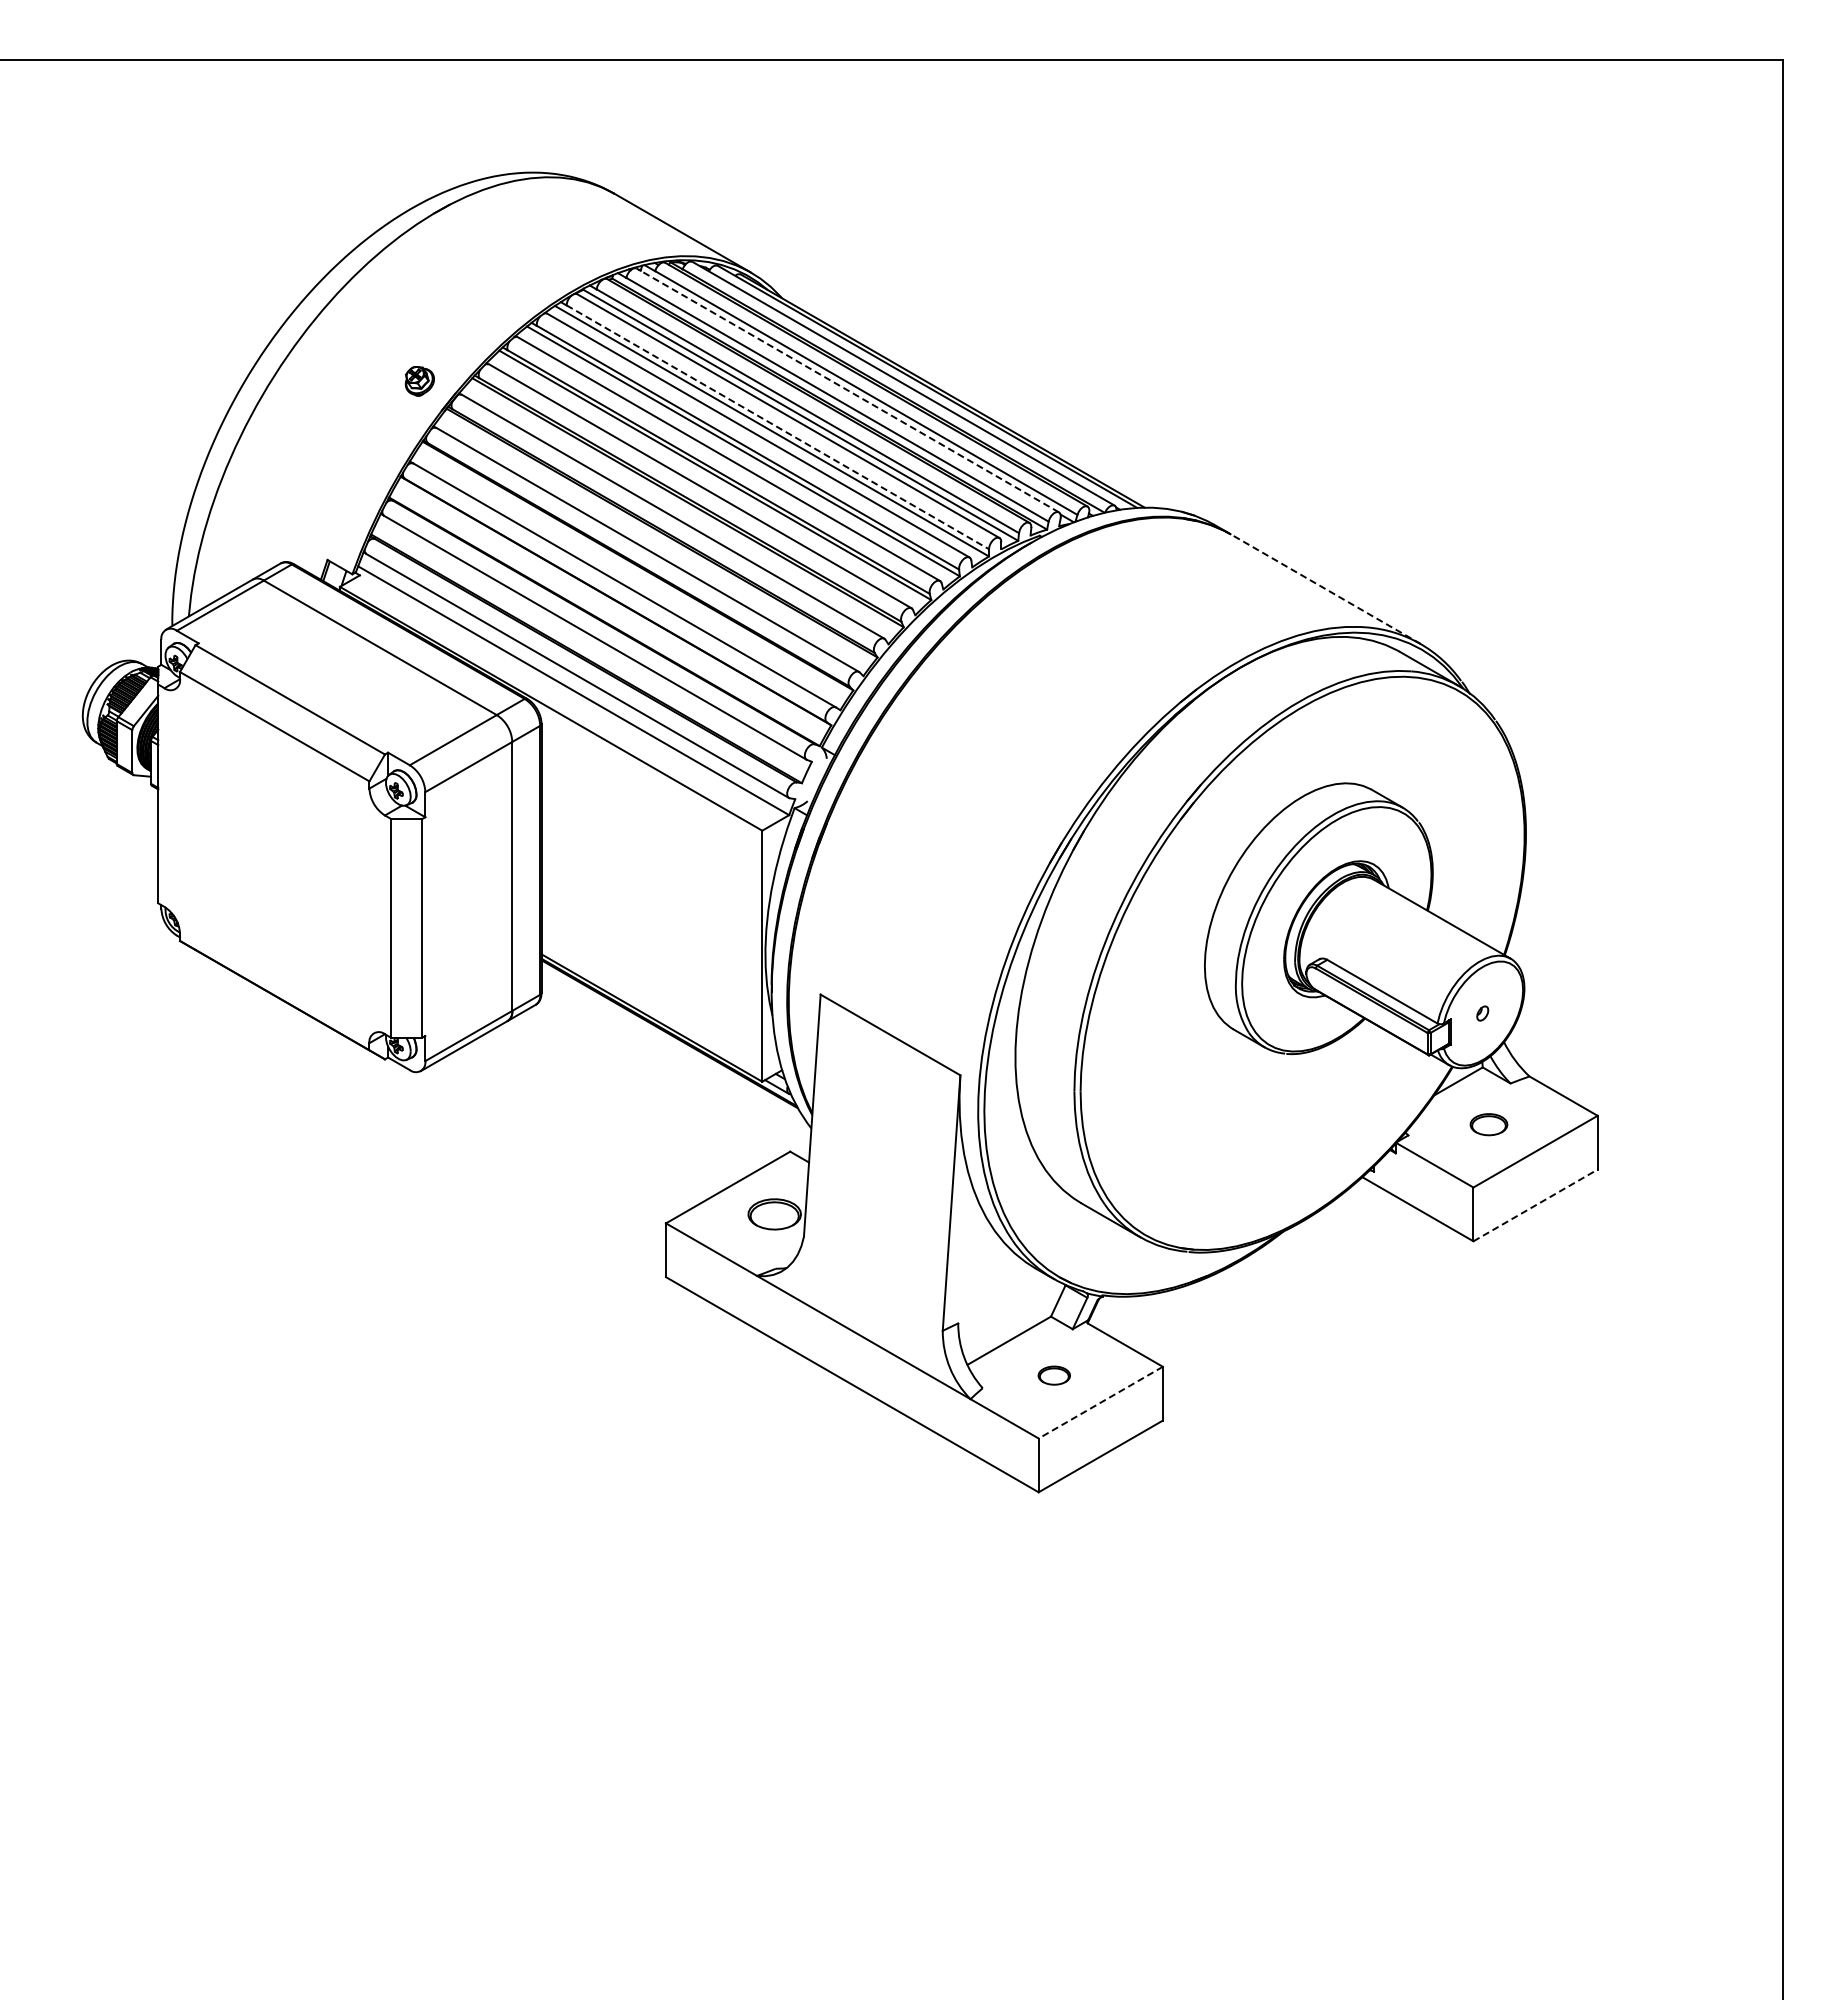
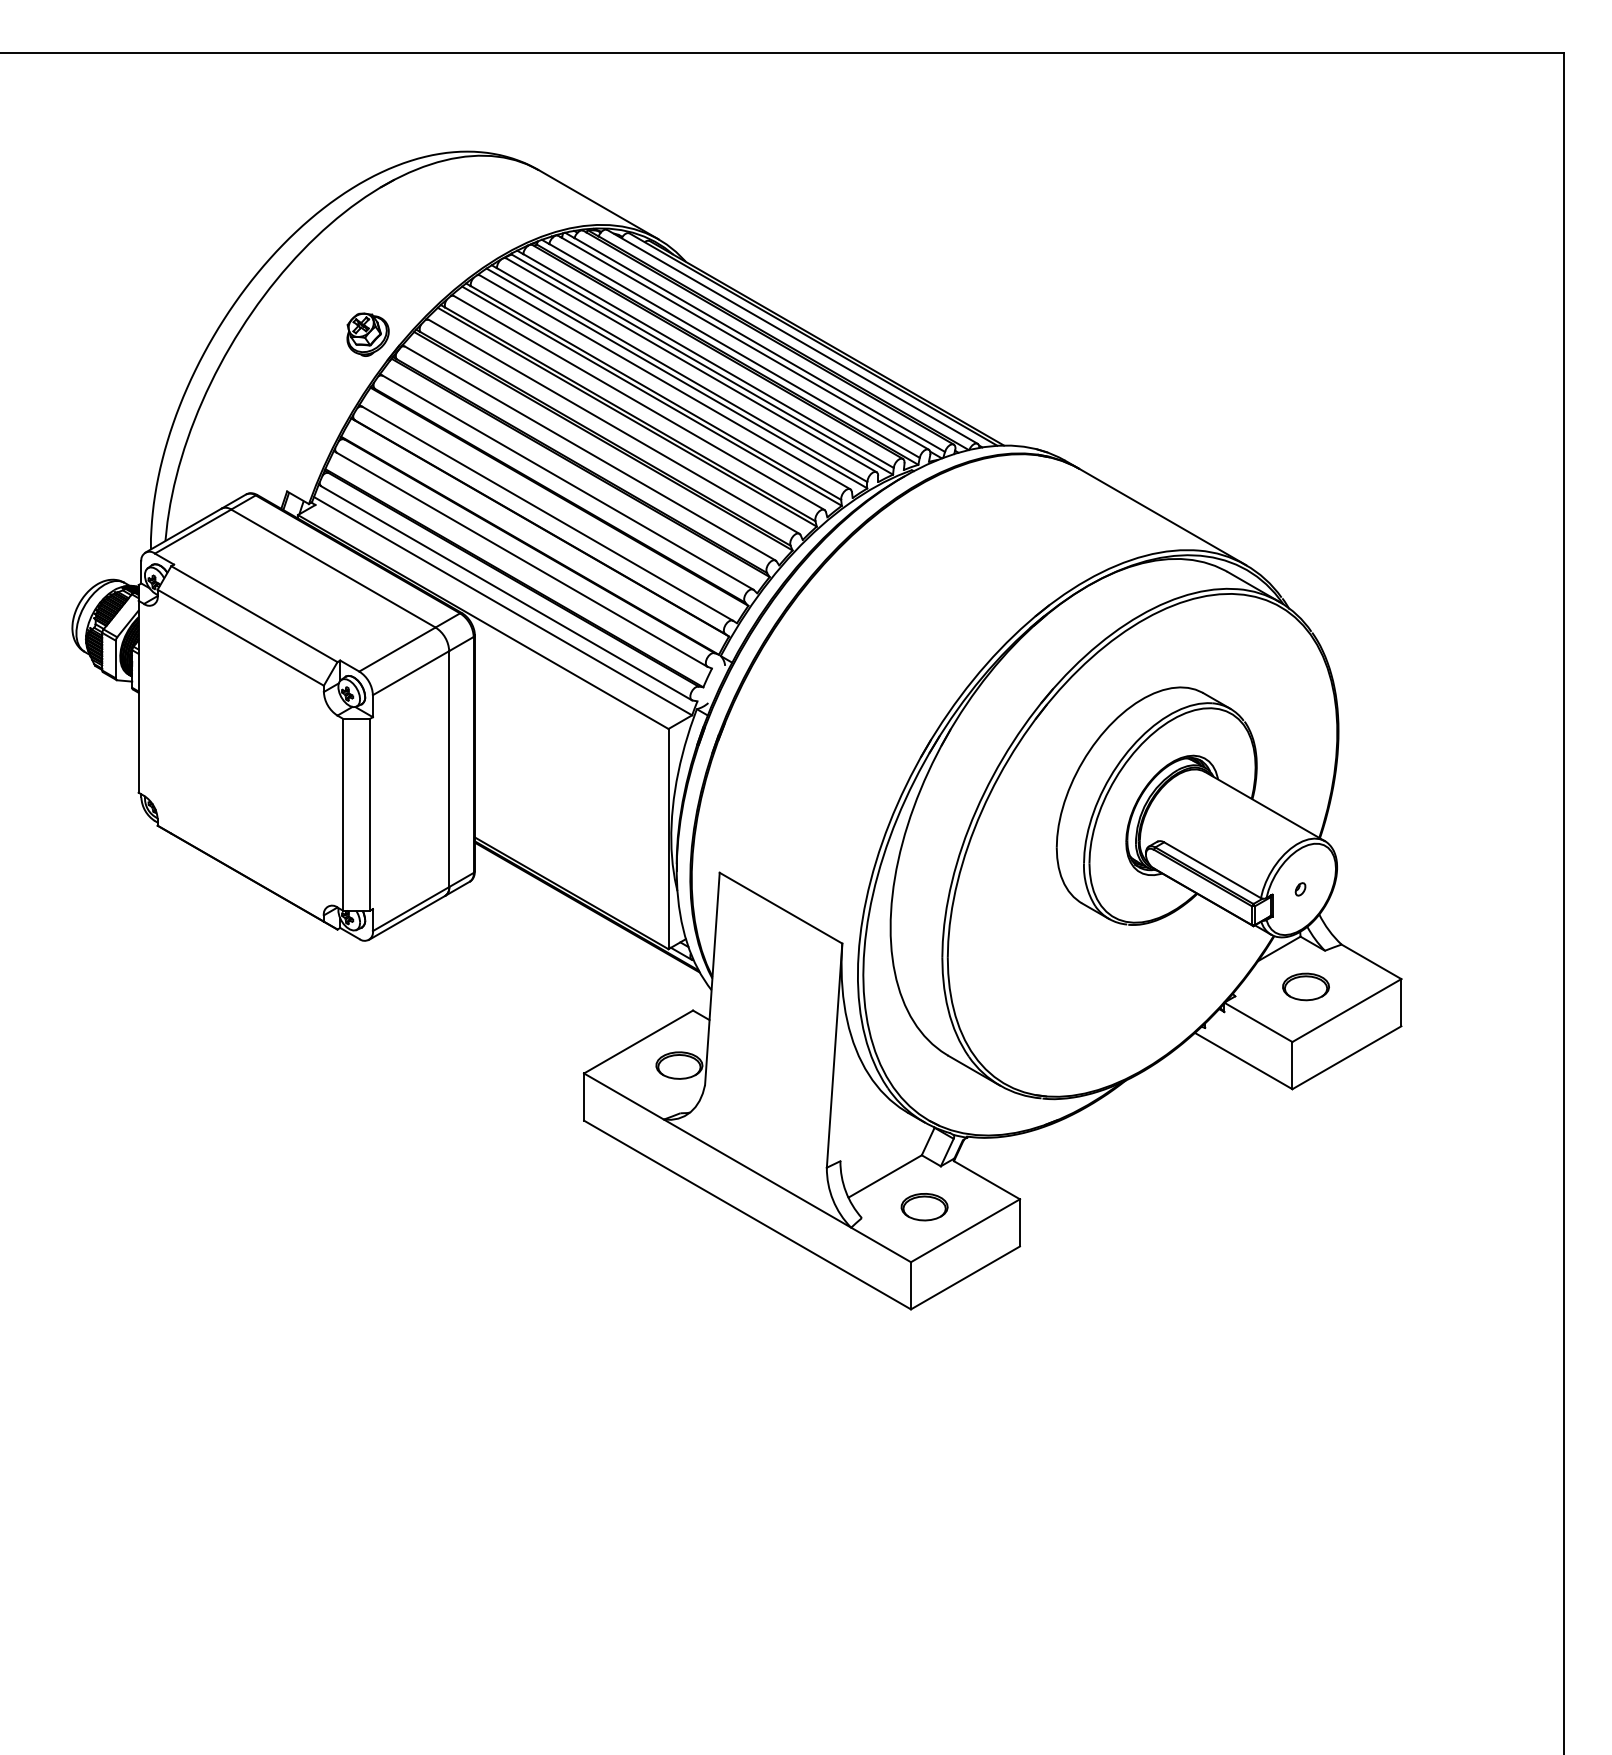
part: (419, 381) -> (367, 334), size x1.67
line: (847, 390) -> (743, 342), dashed -> solid
line: (777, 427) -> (681, 375), dashed -> solid
line: (1325, 589) -> (1162, 517), dashed -> solid
part: (1488, 1124) -> (1305, 986), size x1.43
line: (1535, 1205) -> (1346, 1057), dashed -> solid
part: (1054, 1375) -> (924, 1206), size x1.67
line: (1100, 1402) -> (965, 1230), dashed -> solid

